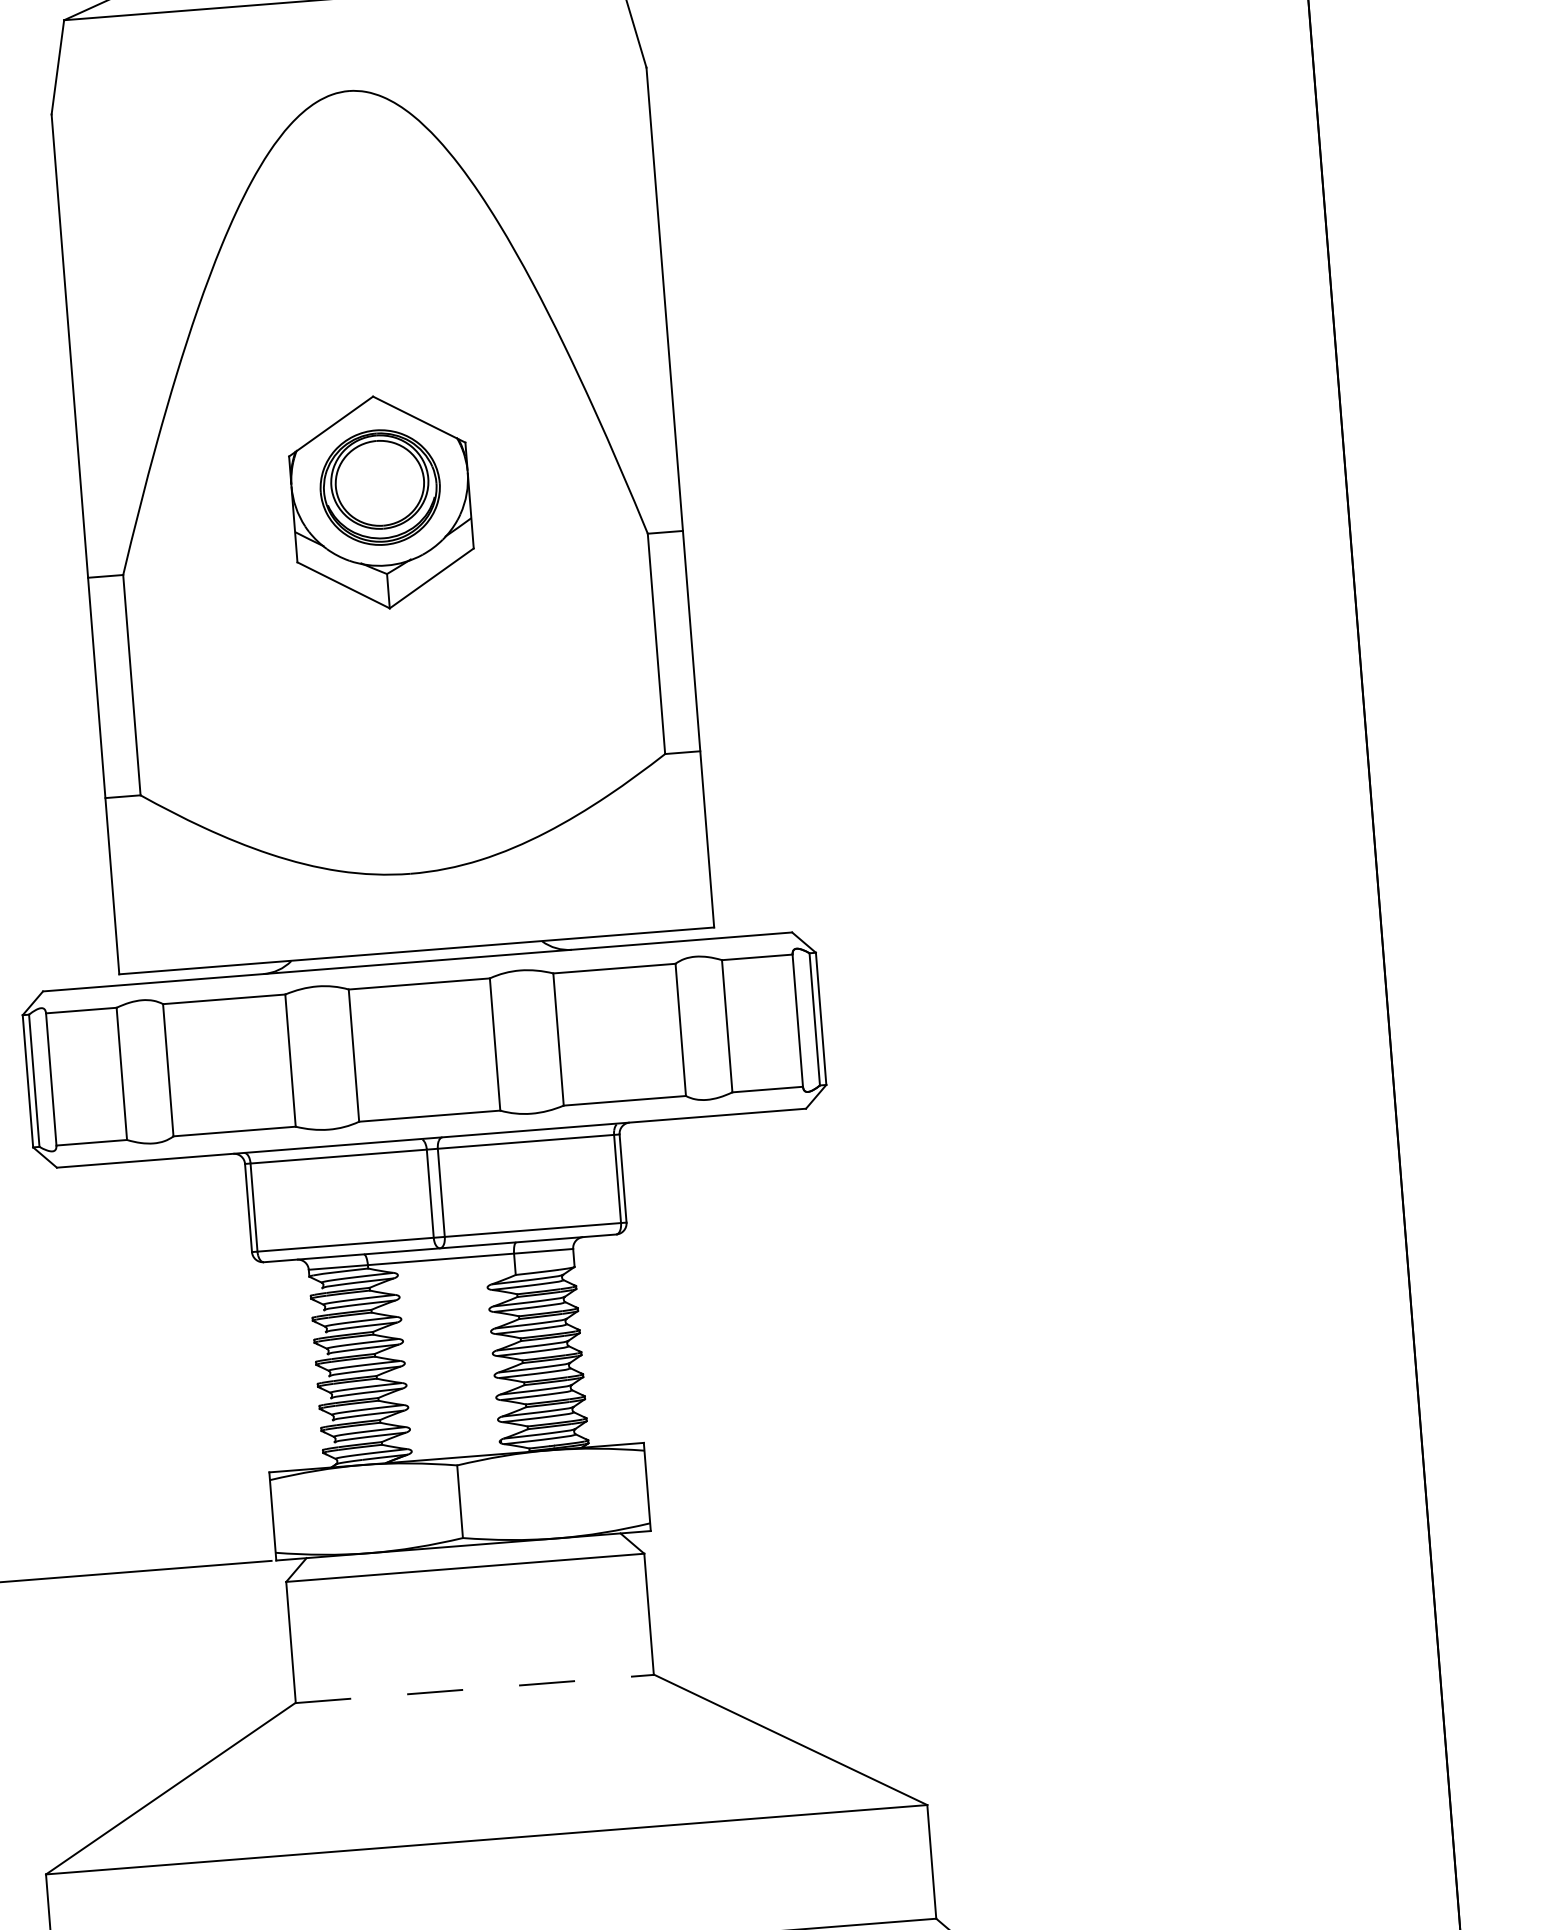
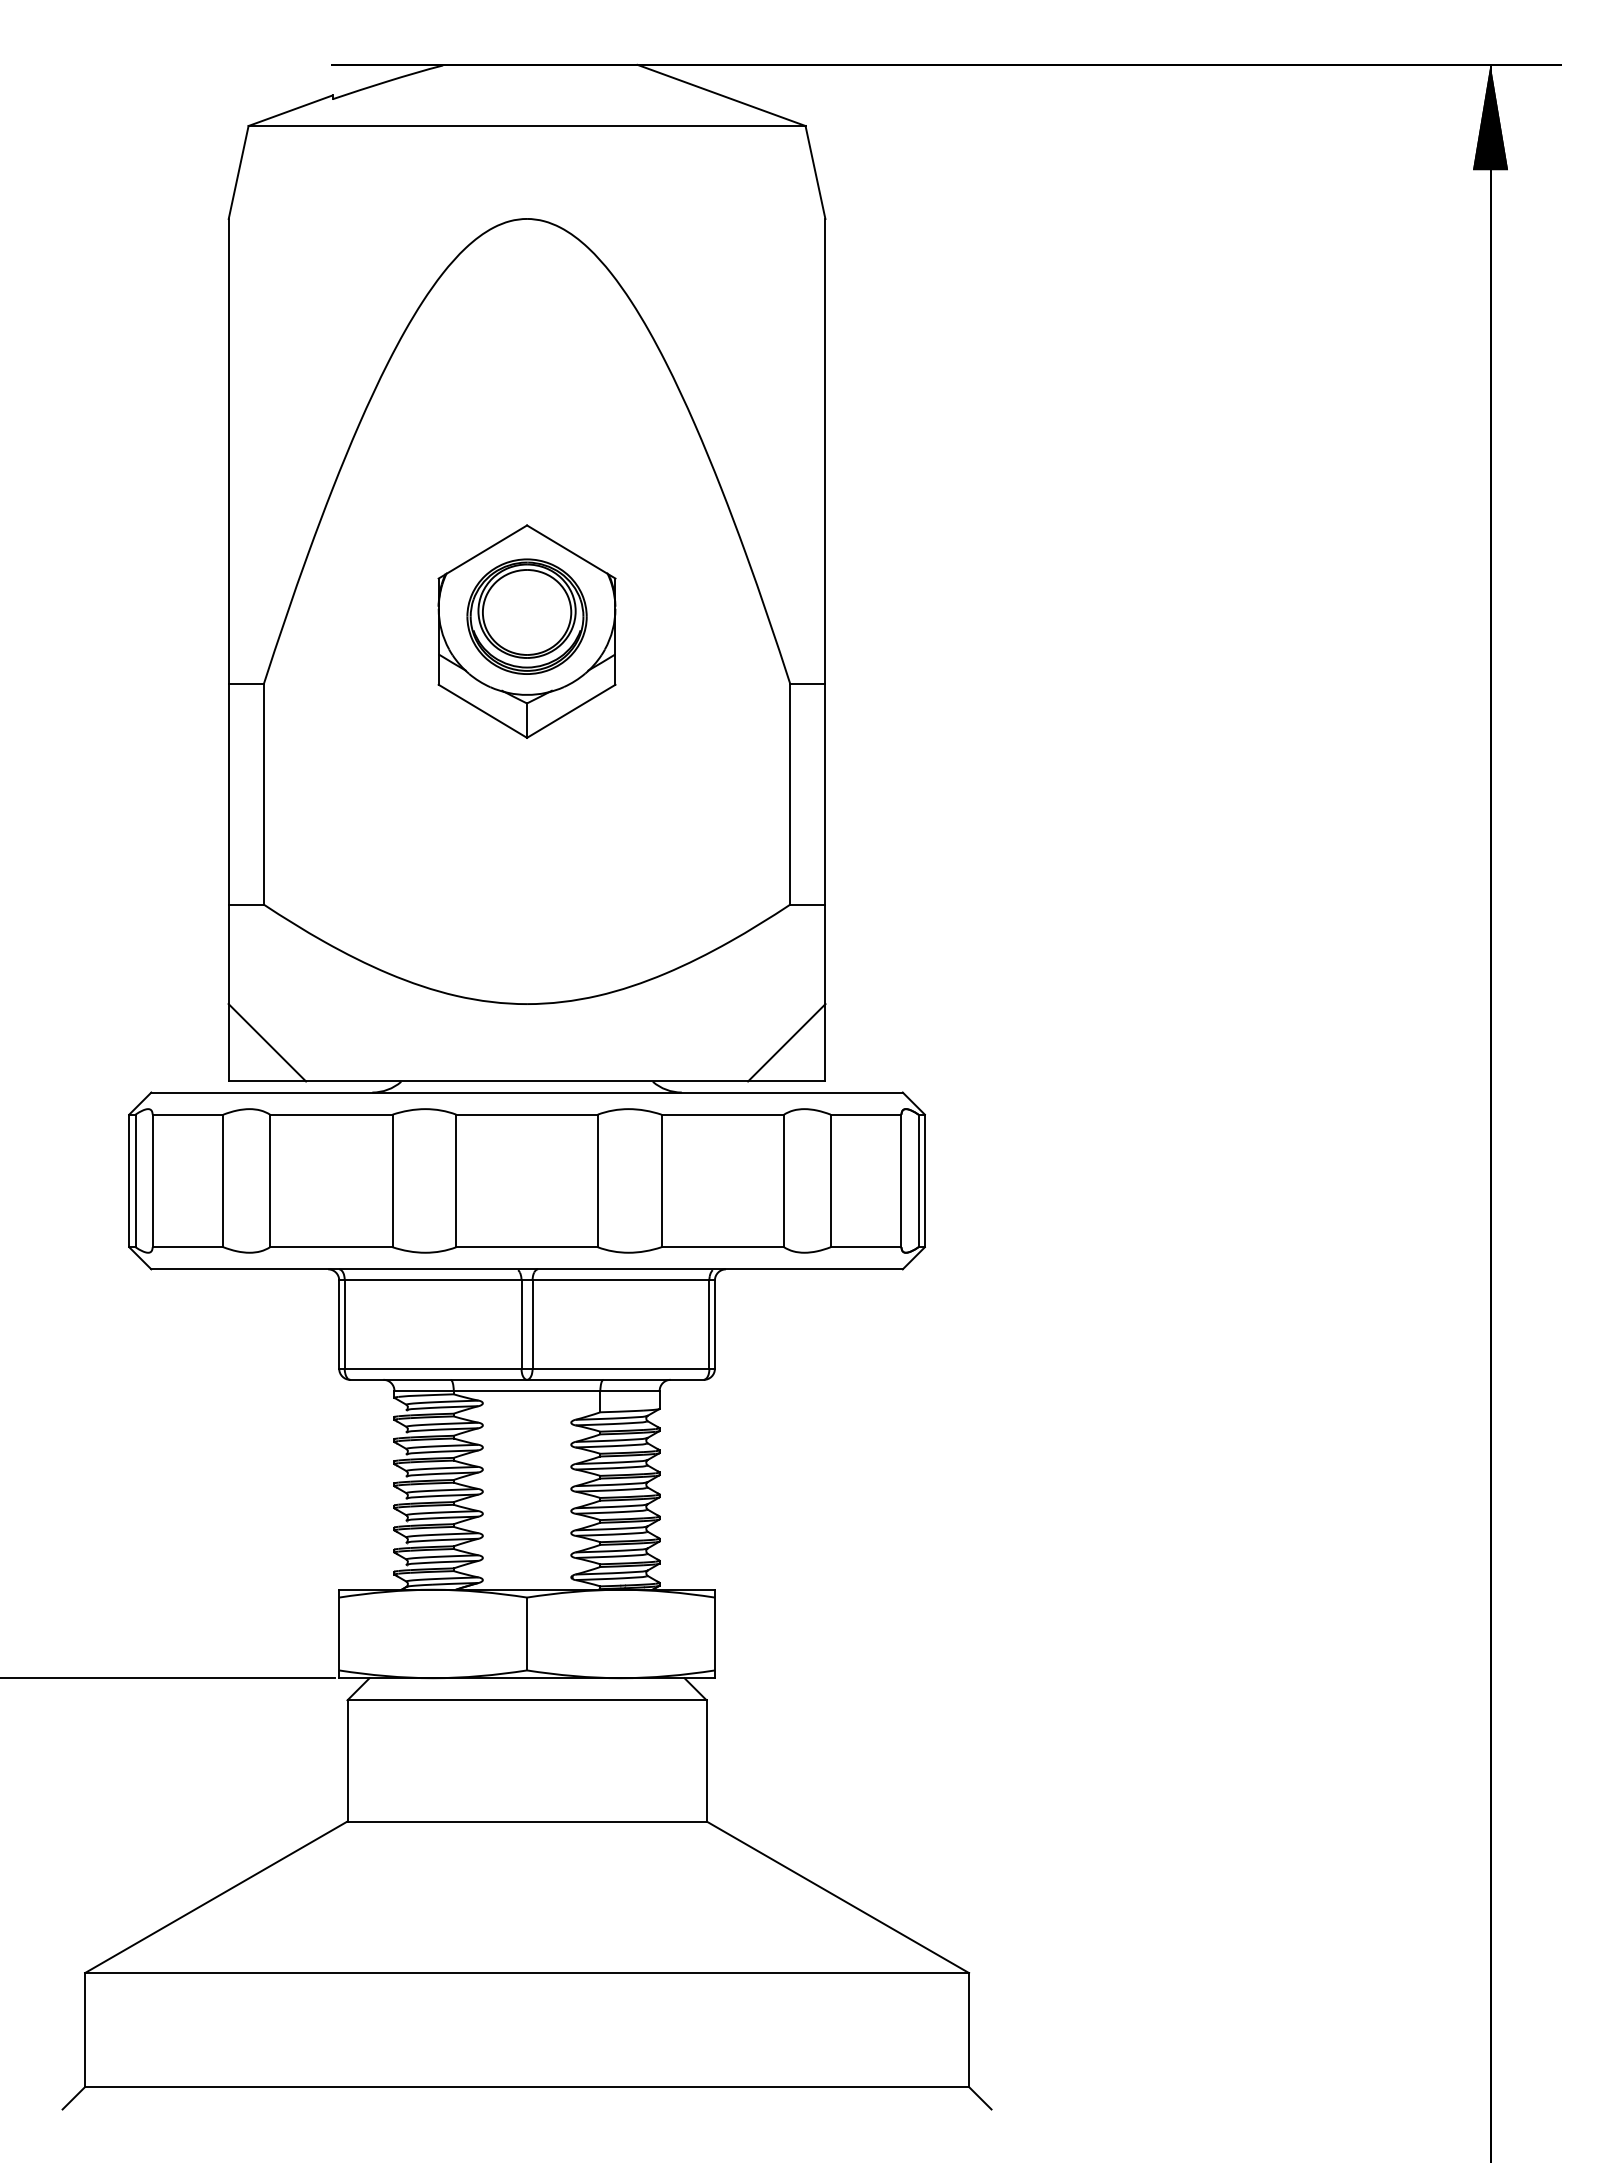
line: (672, 891) -> (786, 1042), added
line: (154, 932) -> (267, 1042), added
line: (475, 1688) -> (527, 1821), dashed -> solid

